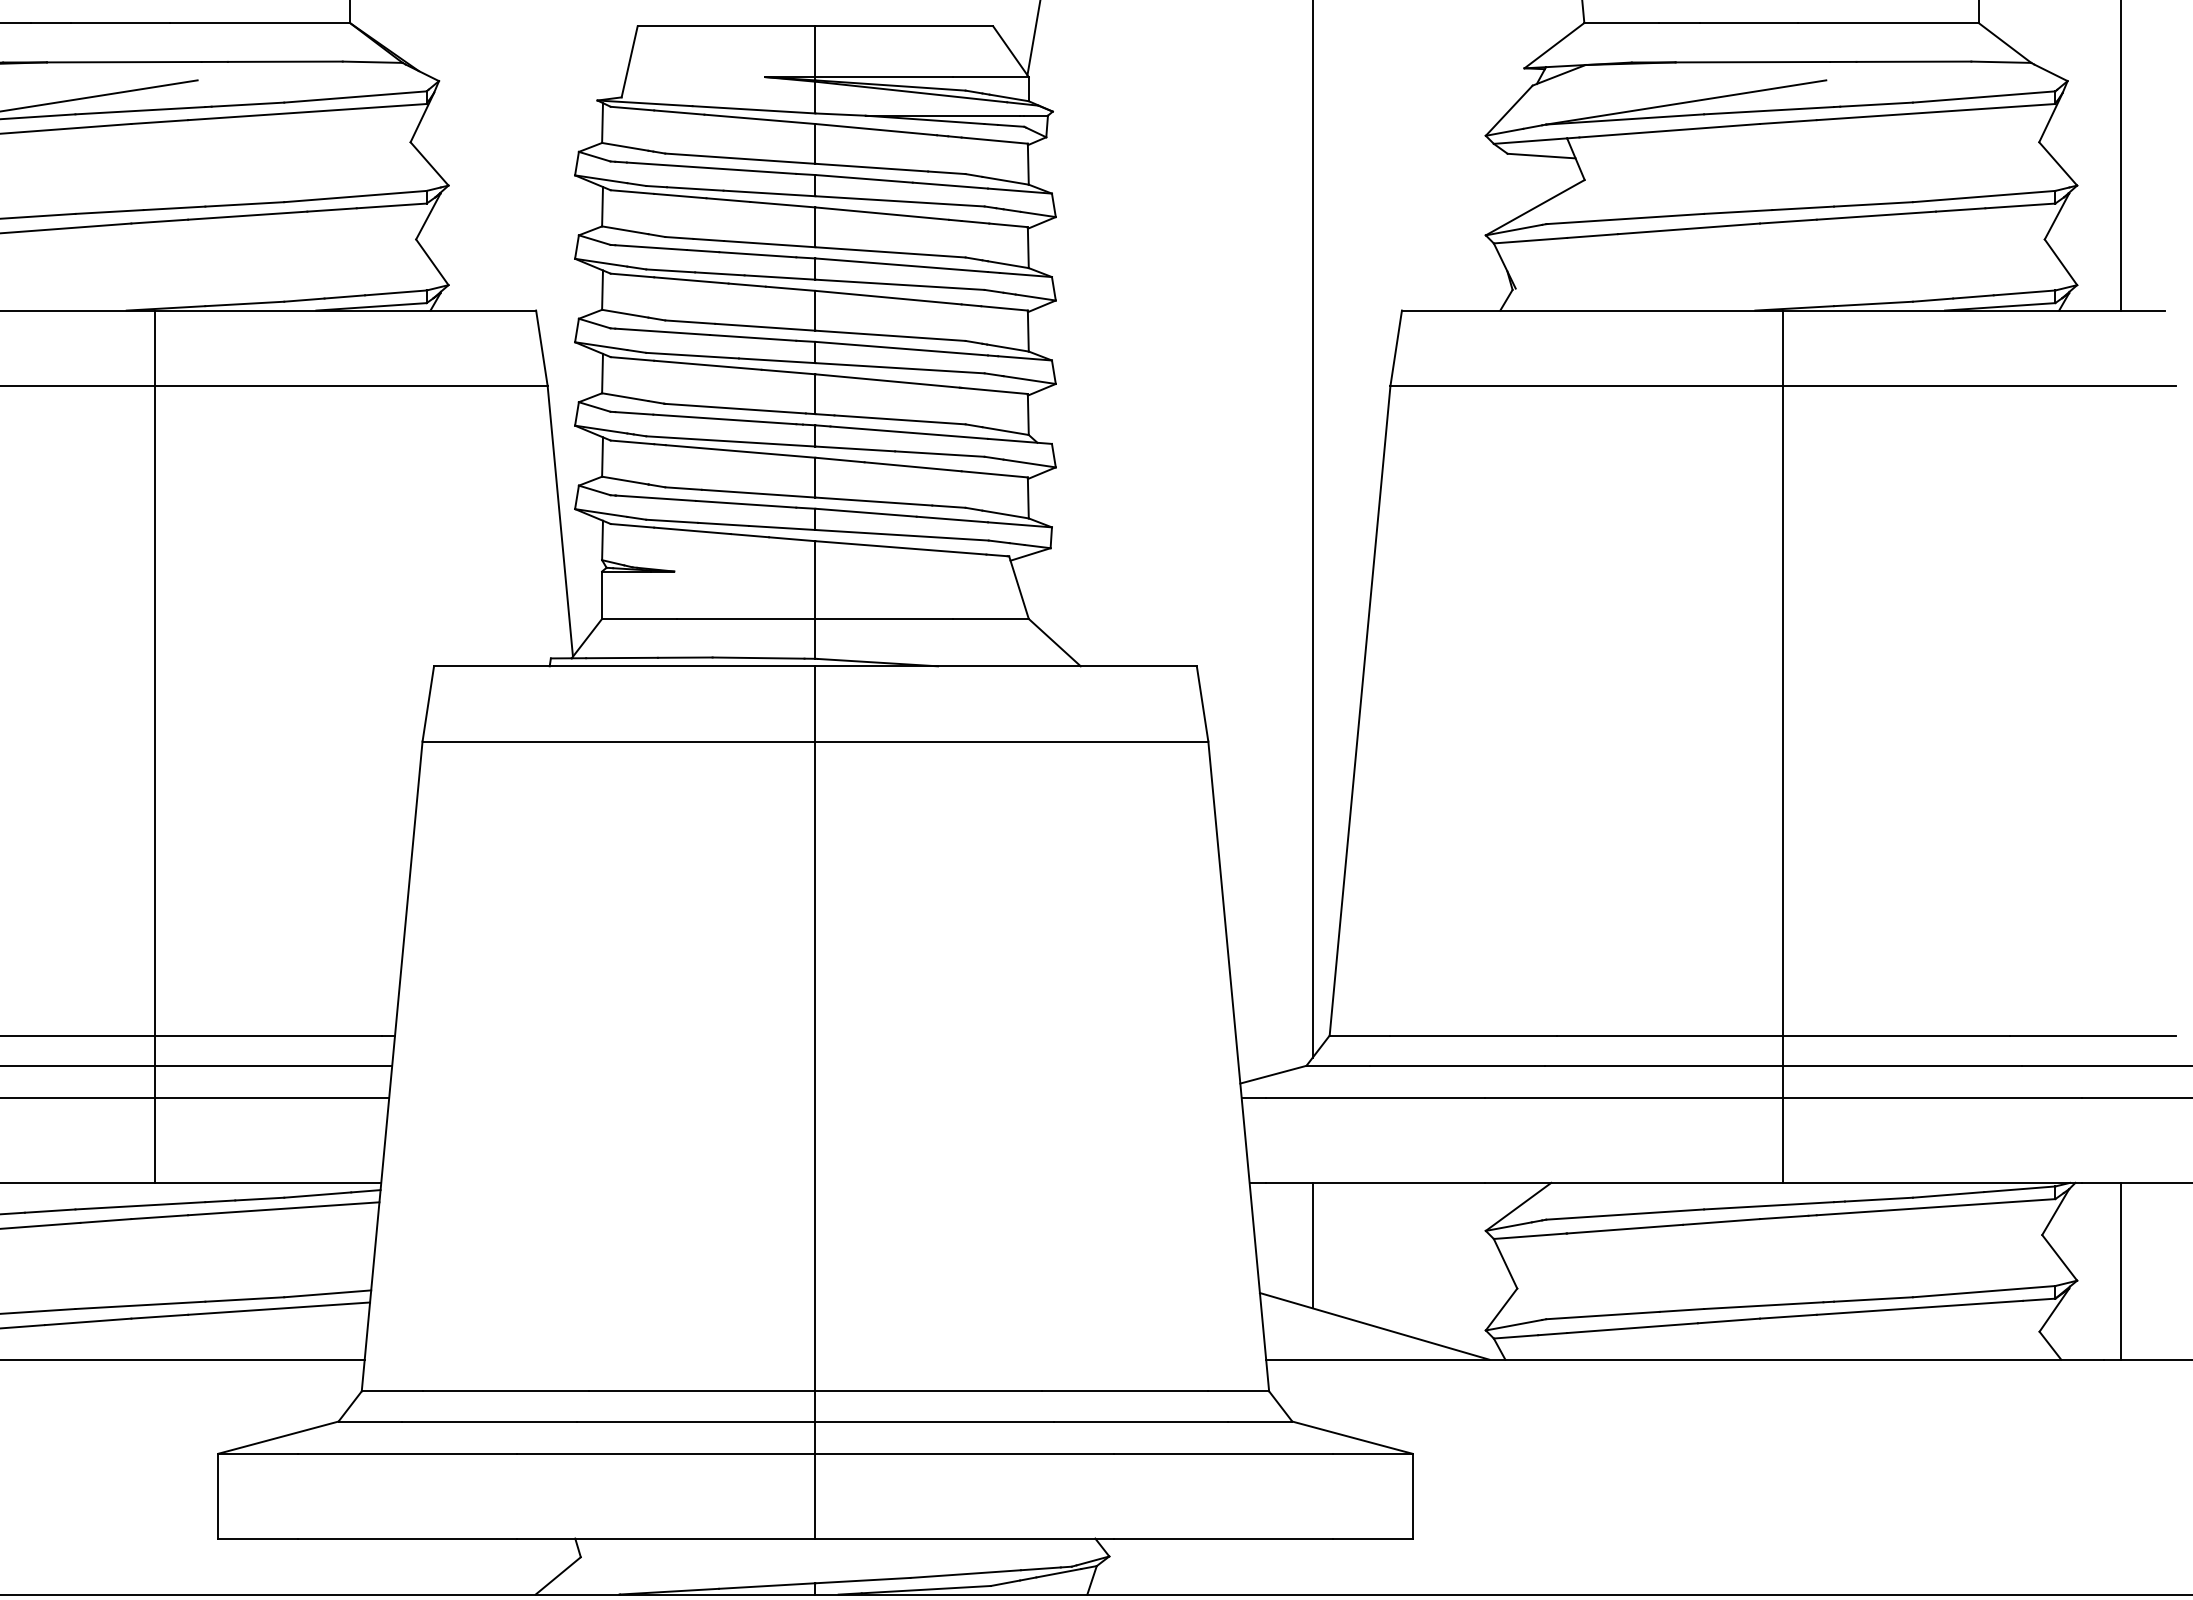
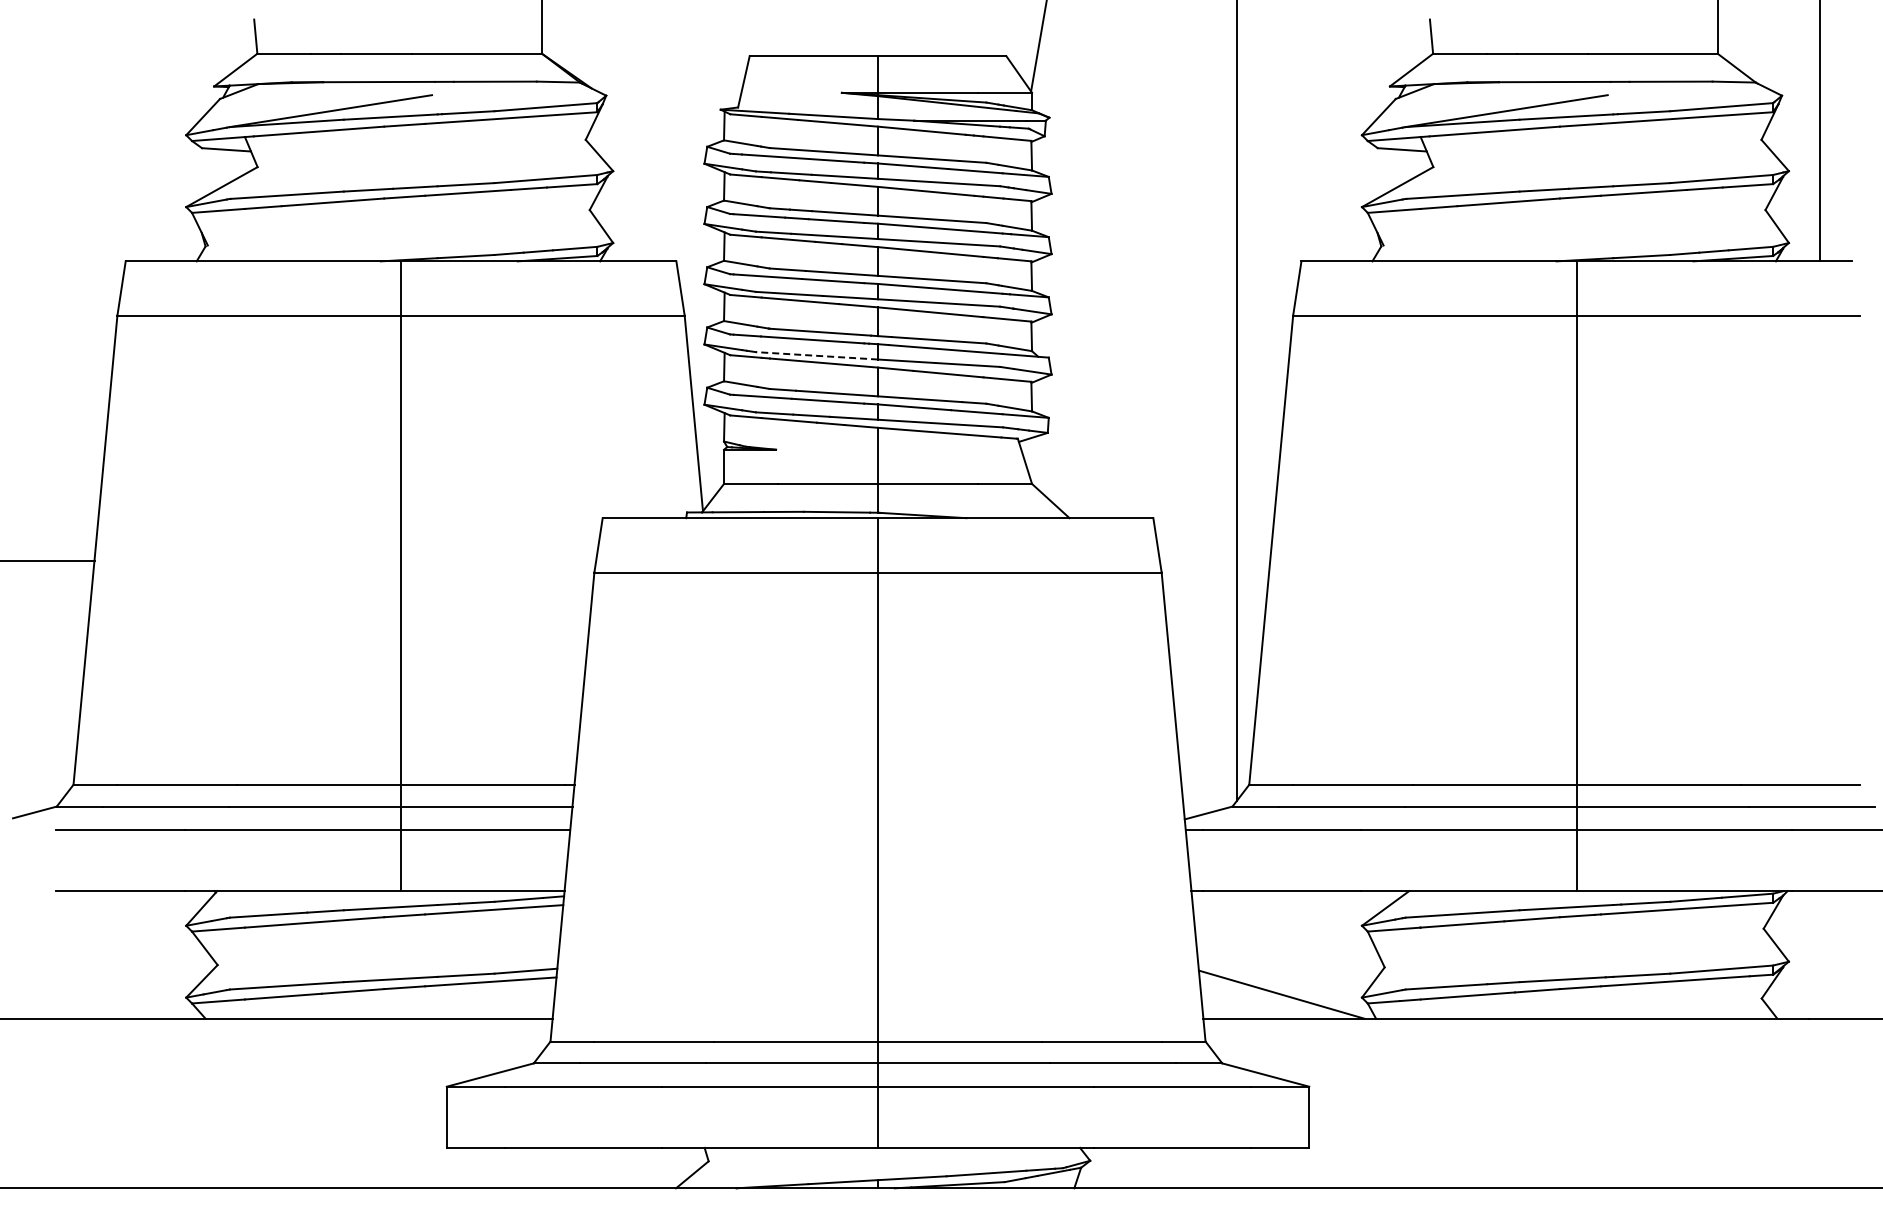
line: (730, 440) -> (816, 355), solid -> dashed
line: (1311, 1245) -> (1236, 936), removed
line: (2120, 1270) -> (1820, 954), removed

